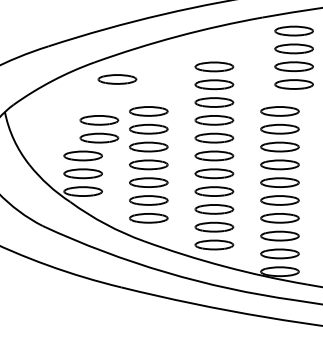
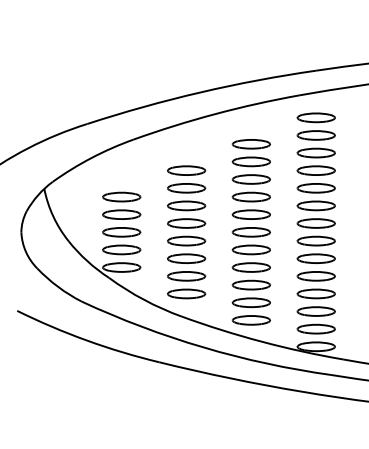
part: (293, 57) -> (315, 143), moved
part: (117, 79) -> (186, 170), moved
part: (99, 128) -> (121, 205), moved

